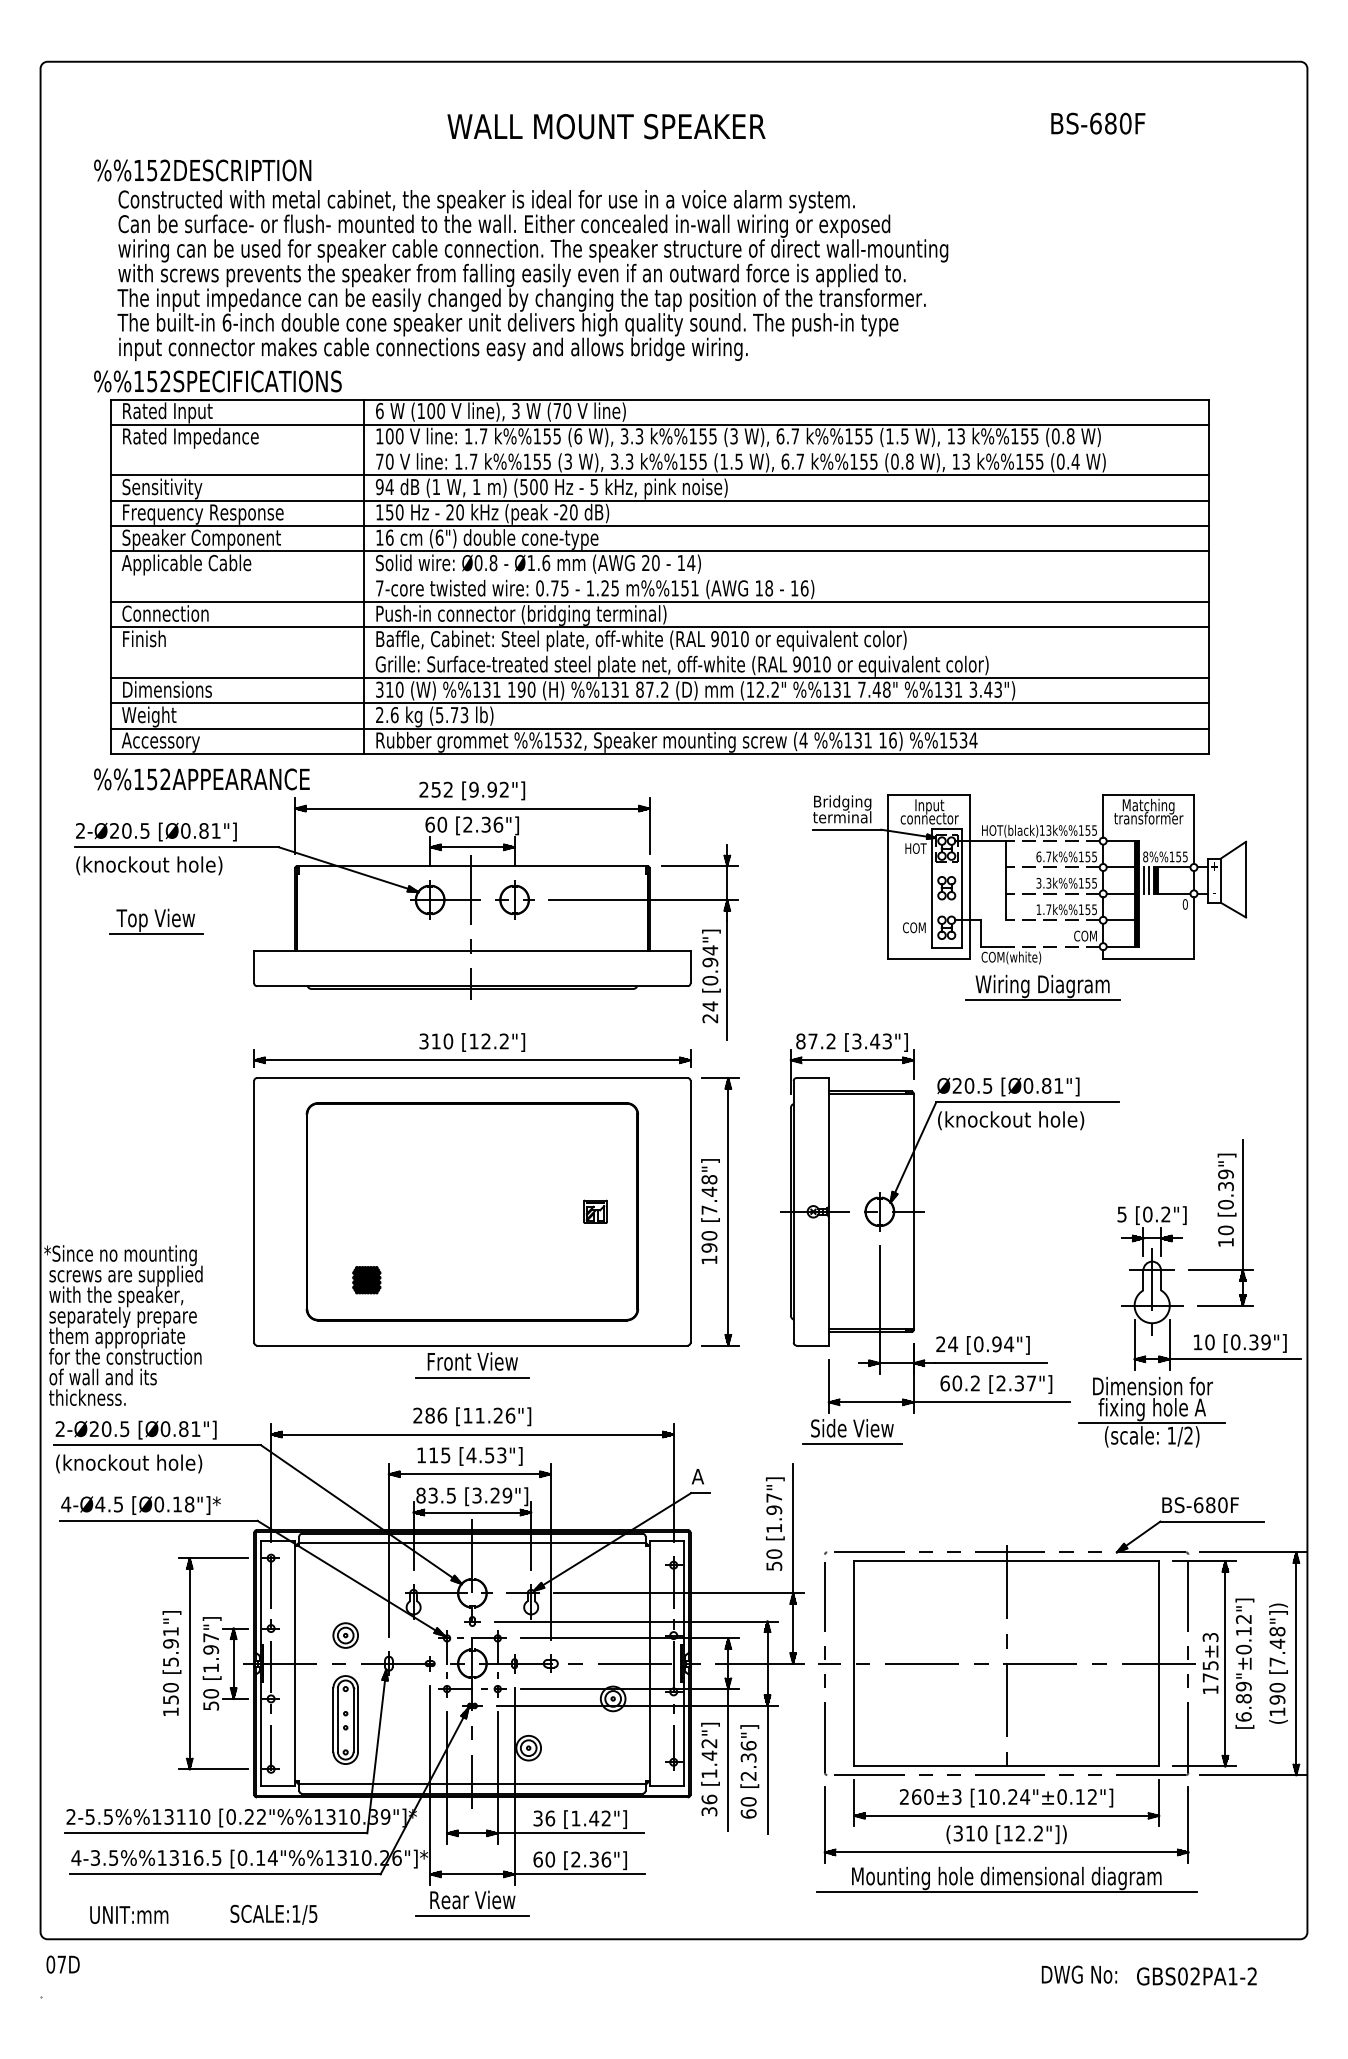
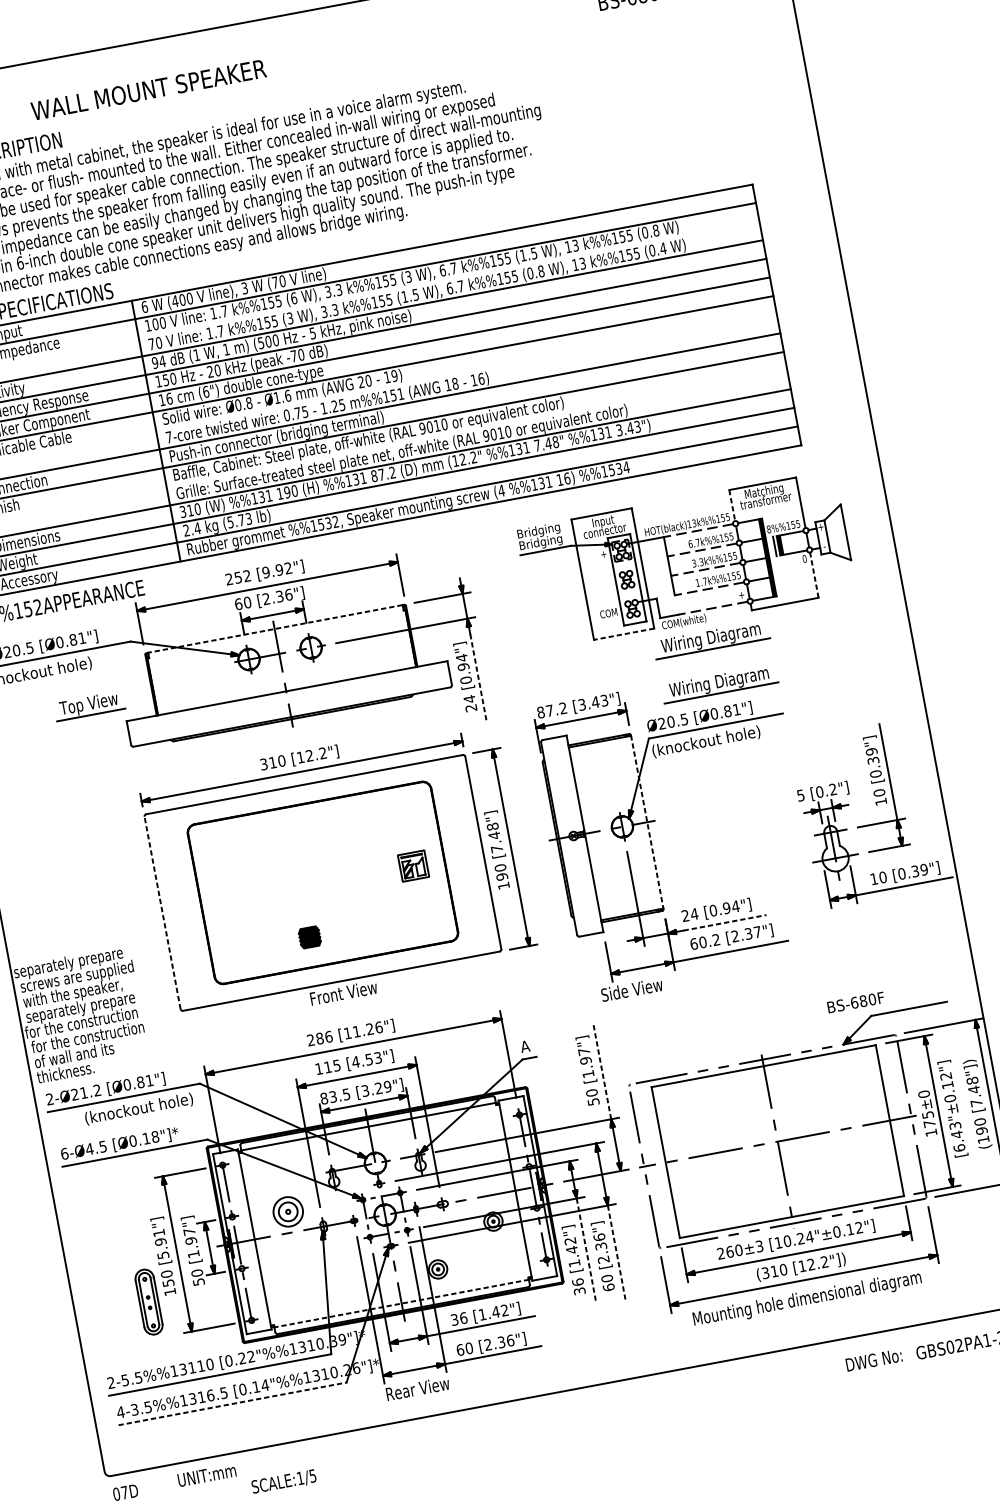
text: (606, 126) -> (148, 89), moved
text: (421, 410) -> (175, 300), (100 -> (400
text: (563, 512) -> (293, 356), -20 -> -70
text: (691, 563) -> (394, 376), 14) -> 19)
text: (394, 715) -> (197, 528), 2.6 -> 2.4
line: (1103, 816) -> (732, 505), solid -> dashed
text: (842, 818) -> (540, 542), terminal -> Bridging
text: (915, 848) -> (598, 554), HOT -> +
line: (471, 866) -> (274, 629), solid -> dashed
line: (1144, 880) -> (771, 546), removed
part: (156, 921) -> (89, 705), moved
line: (1193, 928) -> (814, 575), solid -> dashed
text: (1085, 935) -> (735, 595), COM -> +
line: (929, 959) -> (624, 634), solid -> dashed
line: (727, 980) -> (478, 677), solid -> dashed
part: (1042, 1047) -> (719, 683), added
line: (254, 1211) -> (162, 912), solid -> dashed
part: (595, 1211) -> (413, 865), size x1.6
line: (913, 1212) -> (647, 822), solid -> dashed
text: (120, 1255) -> (70, 963), *Since no mounting -> separately prepare
part: (366, 1280) -> (309, 937), moved
text: (120, 1337) -> (81, 1023), them appropriate -> for the construction
line: (991, 1363) -> (725, 923), solid -> dashed
line: (472, 1377) -> (345, 1004), removed
part: (1151, 1412) -> (849, 937), removed
text: (115, 1429) -> (90, 1092), 2-Ø20.5 -> 2-Ø21.2
line: (851, 1444) -> (633, 1001), removed
text: (129, 1463) -> (139, 1108), moved
text: (66, 1504) -> (64, 1153), 4-Ø4.5 -> 6-Ø4.5
text: (1200, 1505) -> (855, 1002), moved
line: (793, 1528) -> (602, 1071), solid -> dashed
part: (345, 1635) -> (287, 1211), size x1.6
text: (1210, 1637) -> (924, 1094), 175±3 -> 175±0
text: (1243, 1692) -> (955, 1130), [6.89"±0.12"] -> [6.43"±0.12"]
part: (345, 1719) -> (148, 1301), moved
line: (728, 1759) -> (586, 1250), solid -> dashed
line: (767, 1769) -> (616, 1252), solid -> dashed
line: (471, 1784) -> (401, 1304), solid -> dashed
line: (226, 1874) -> (233, 1403), solid -> dashed
line: (1006, 1892) -> (809, 1309), removed
text: (129, 1914) -> (207, 1474), moved
text: (273, 1914) -> (283, 1481), moved
line: (472, 1916) -> (419, 1400), removed

